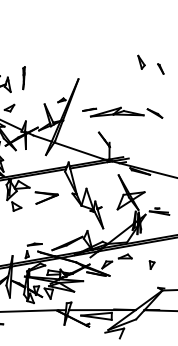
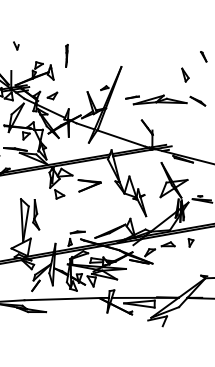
part: (141, 61) -> (185, 74), moved
line: (23, 77) -> (66, 55), moved
part: (151, 264) -> (190, 242), moved

